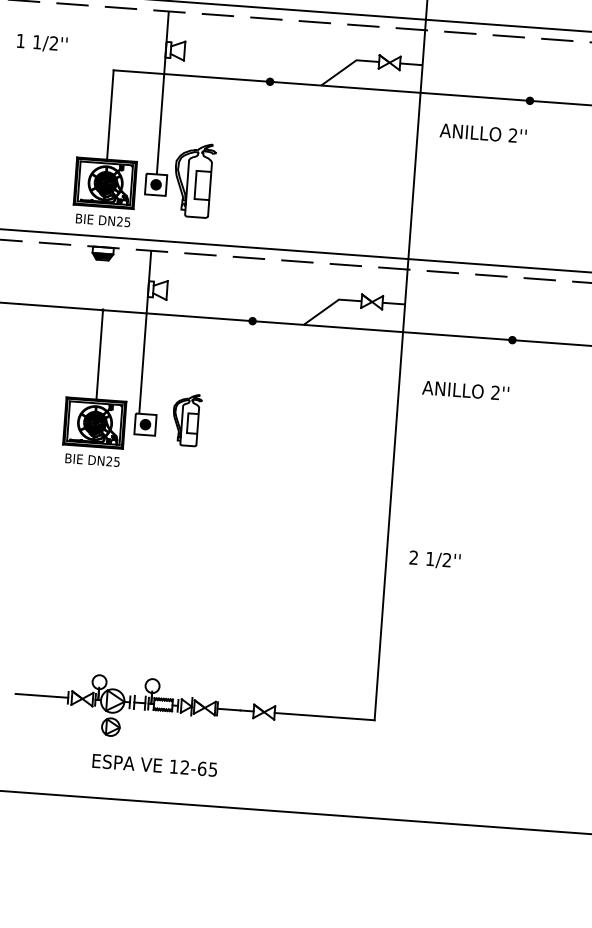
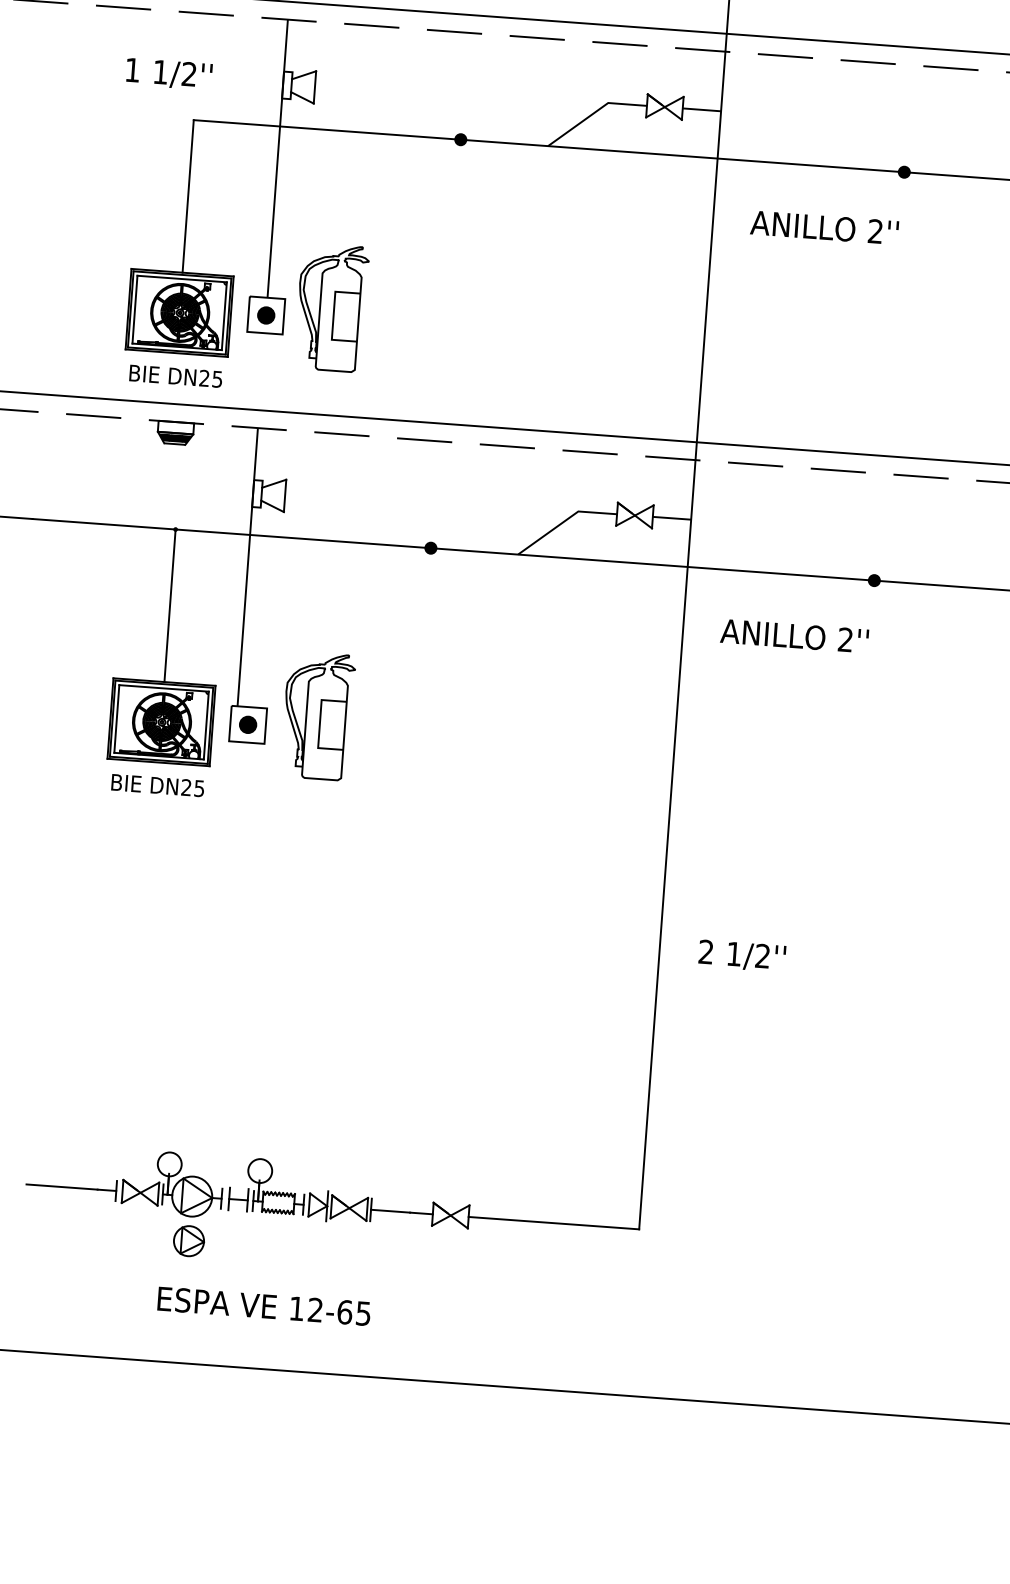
text: (42, 42) -> (169, 72), moved
text: (465, 390) -> (794, 635), moved
part: (187, 420) -> (319, 717), size x1.43

